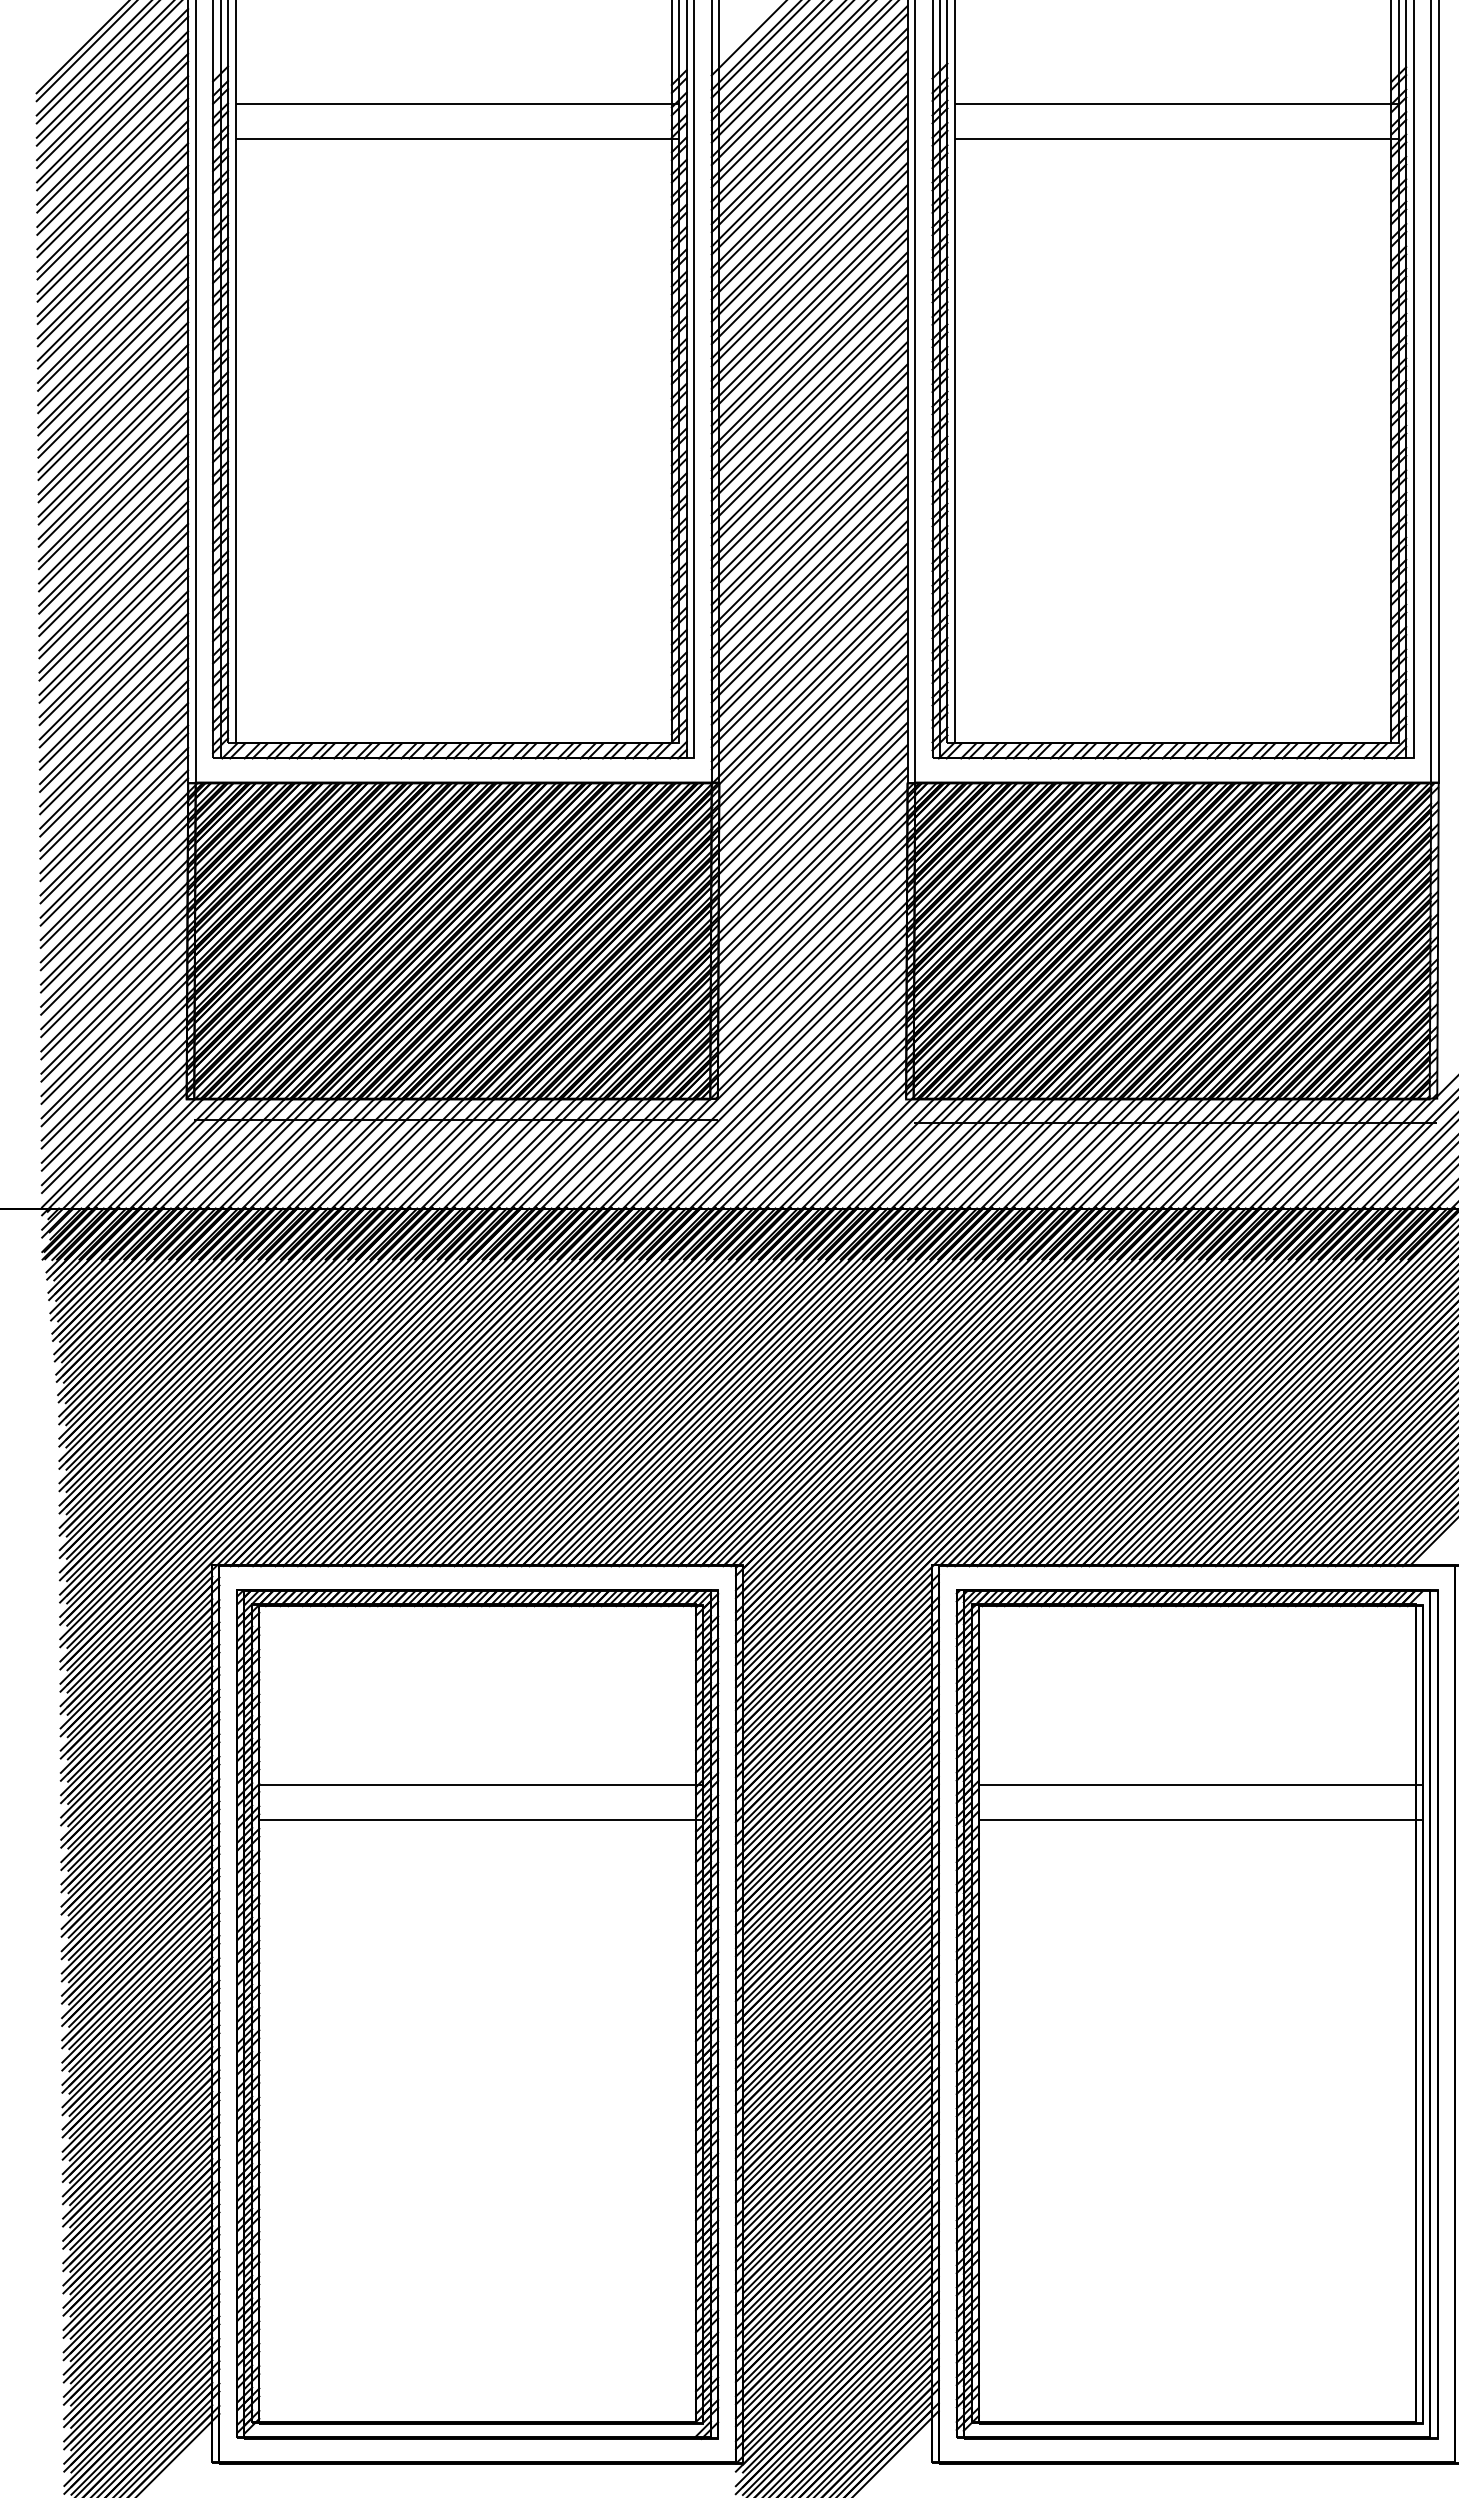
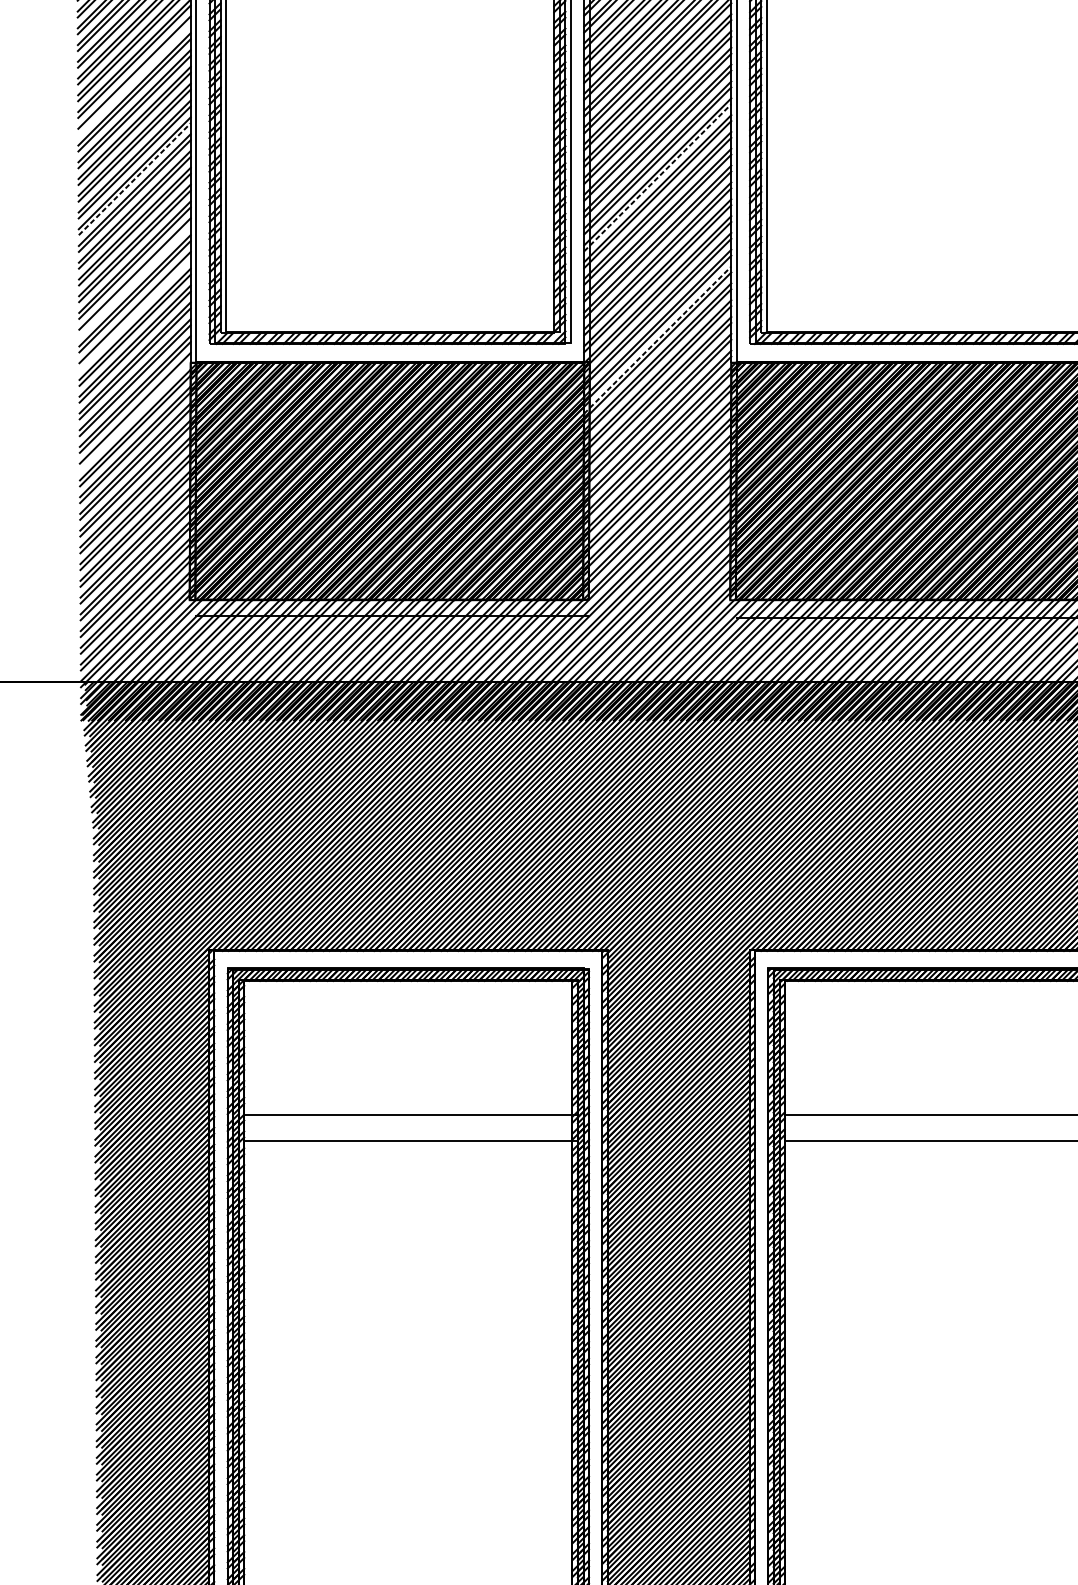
line: (113, 405) -> (134, 78), removed
line: (810, 536) -> (658, 177), solid -> dashed
line: (114, 538) -> (135, 178), solid -> dashed
line: (113, 673) -> (134, 280), removed
line: (114, 717) -> (135, 313), removed
line: (809, 753) -> (657, 340), solid -> dashed
line: (114, 851) -> (135, 413), removed

